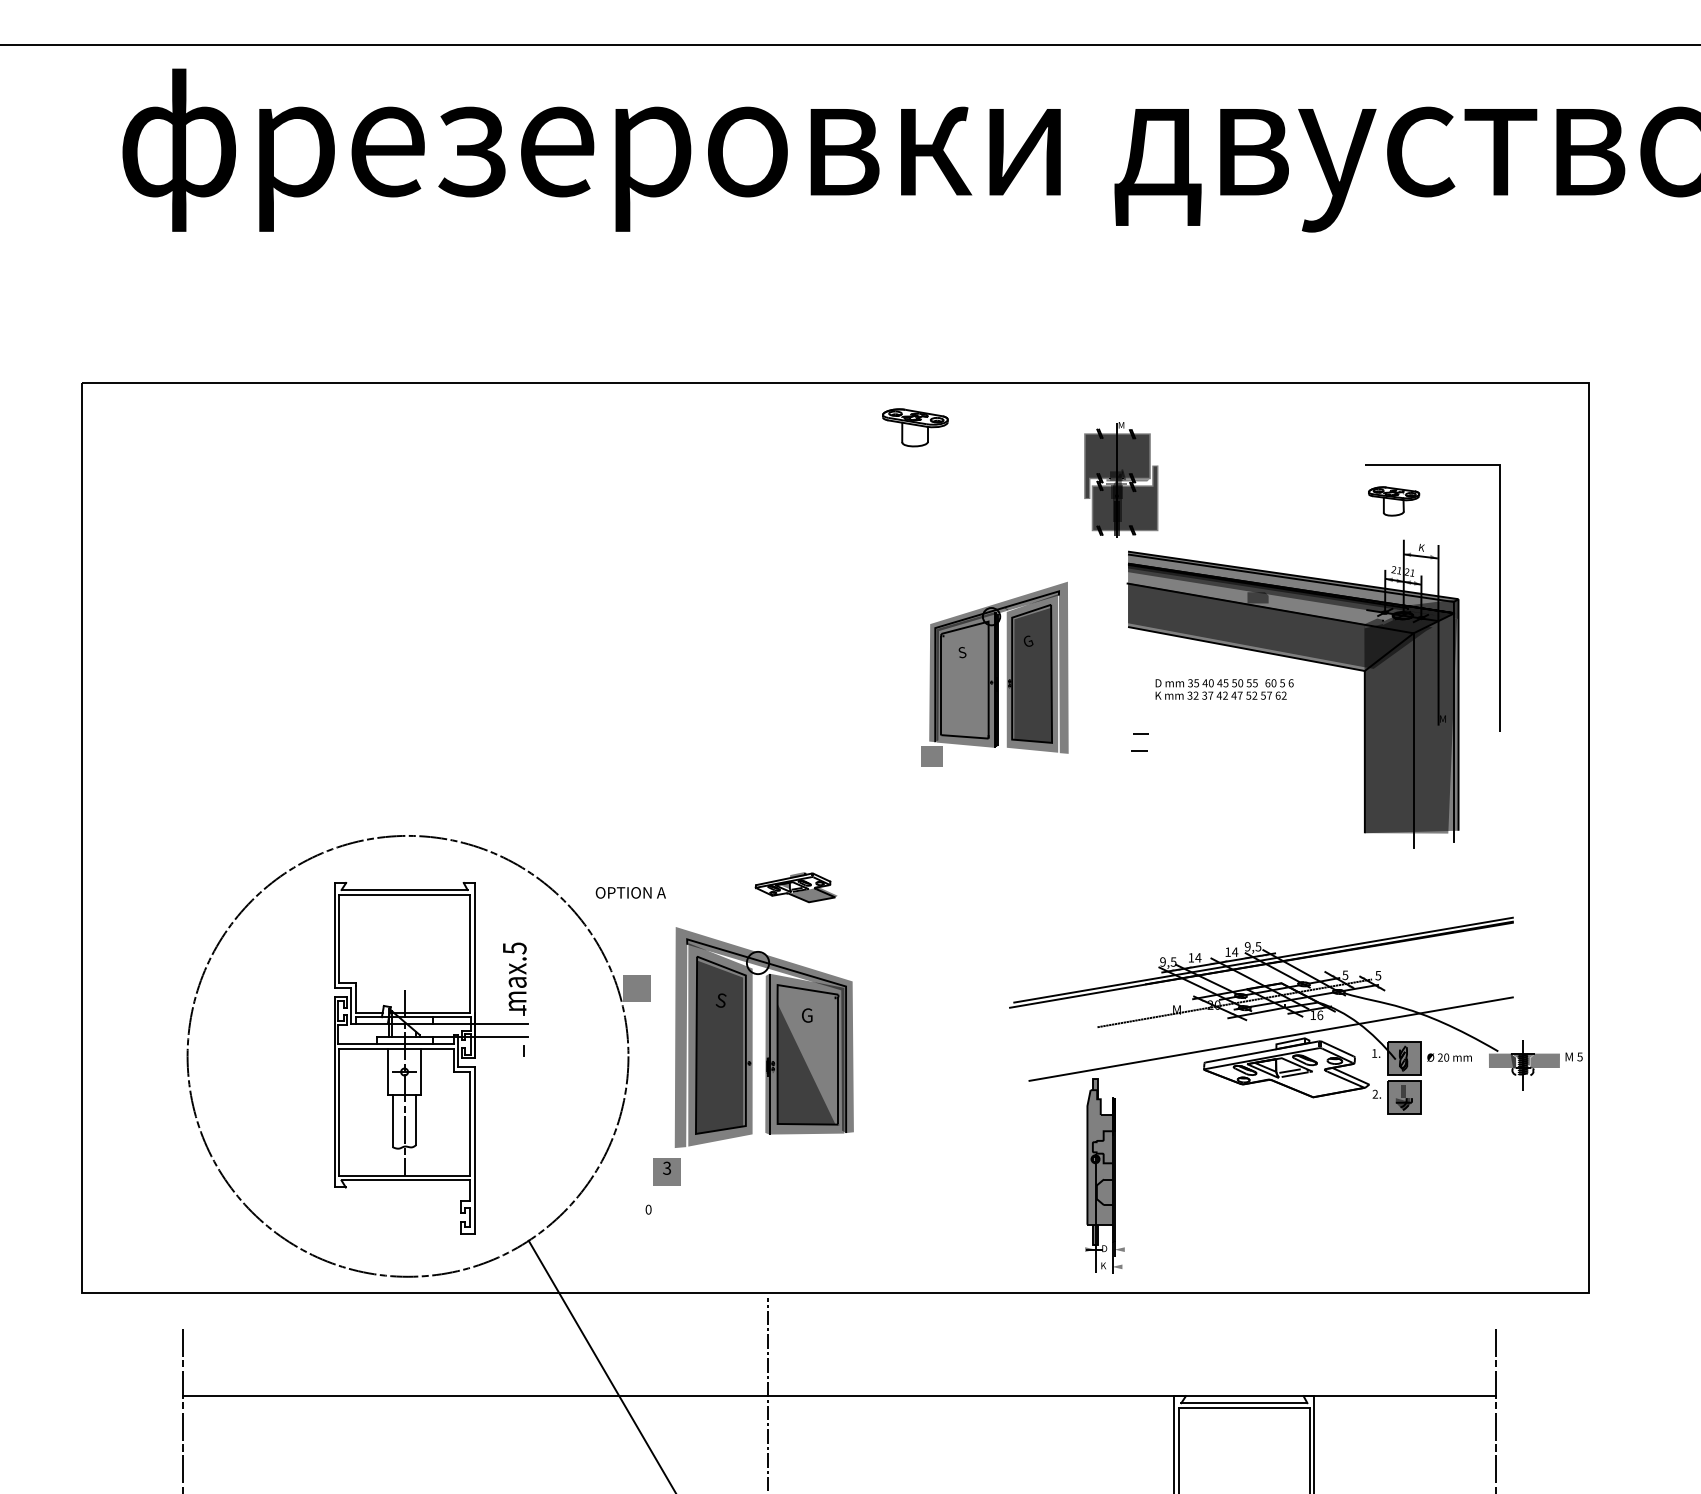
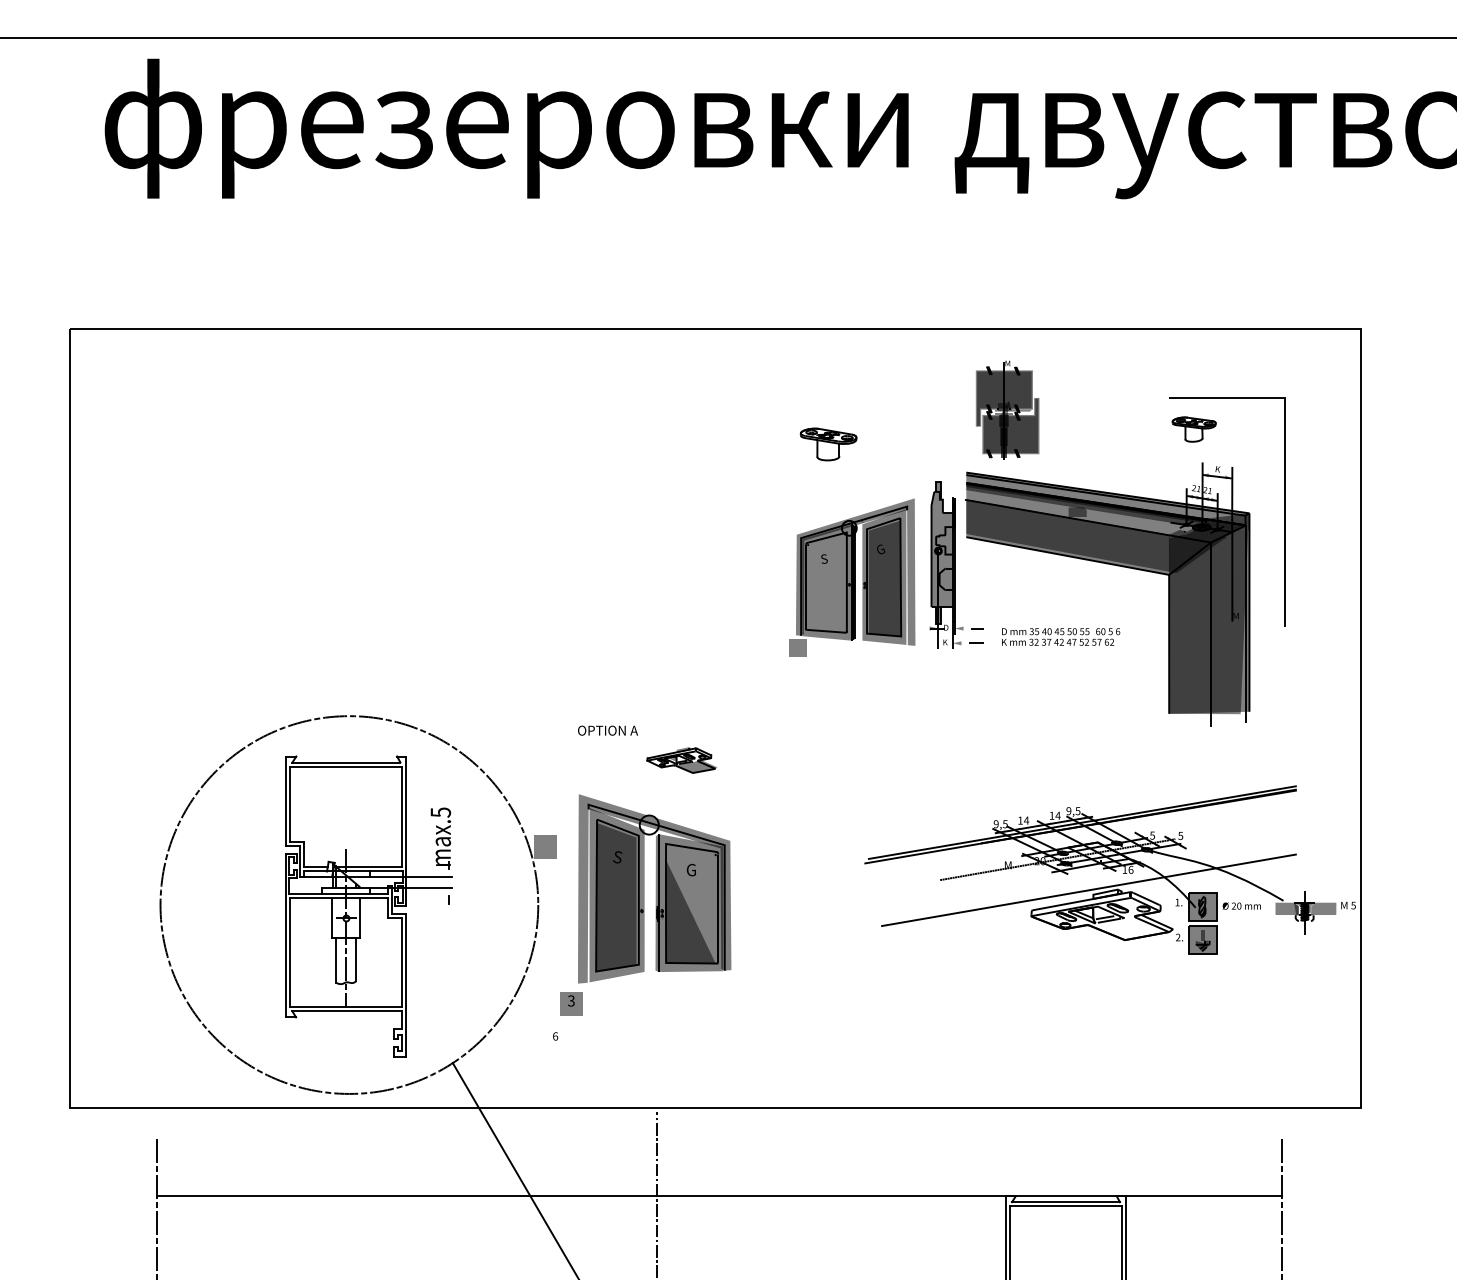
part: (915, 427) -> (828, 444), moved
part: (1121, 479) -> (1007, 409), moved
text: (1224, 689) -> (1060, 637), moved
text: (630, 892) -> (607, 730), moved
part: (1104, 1175) -> (946, 565), moved
text: (648, 1209) -> (555, 1036), 0 -> 6

